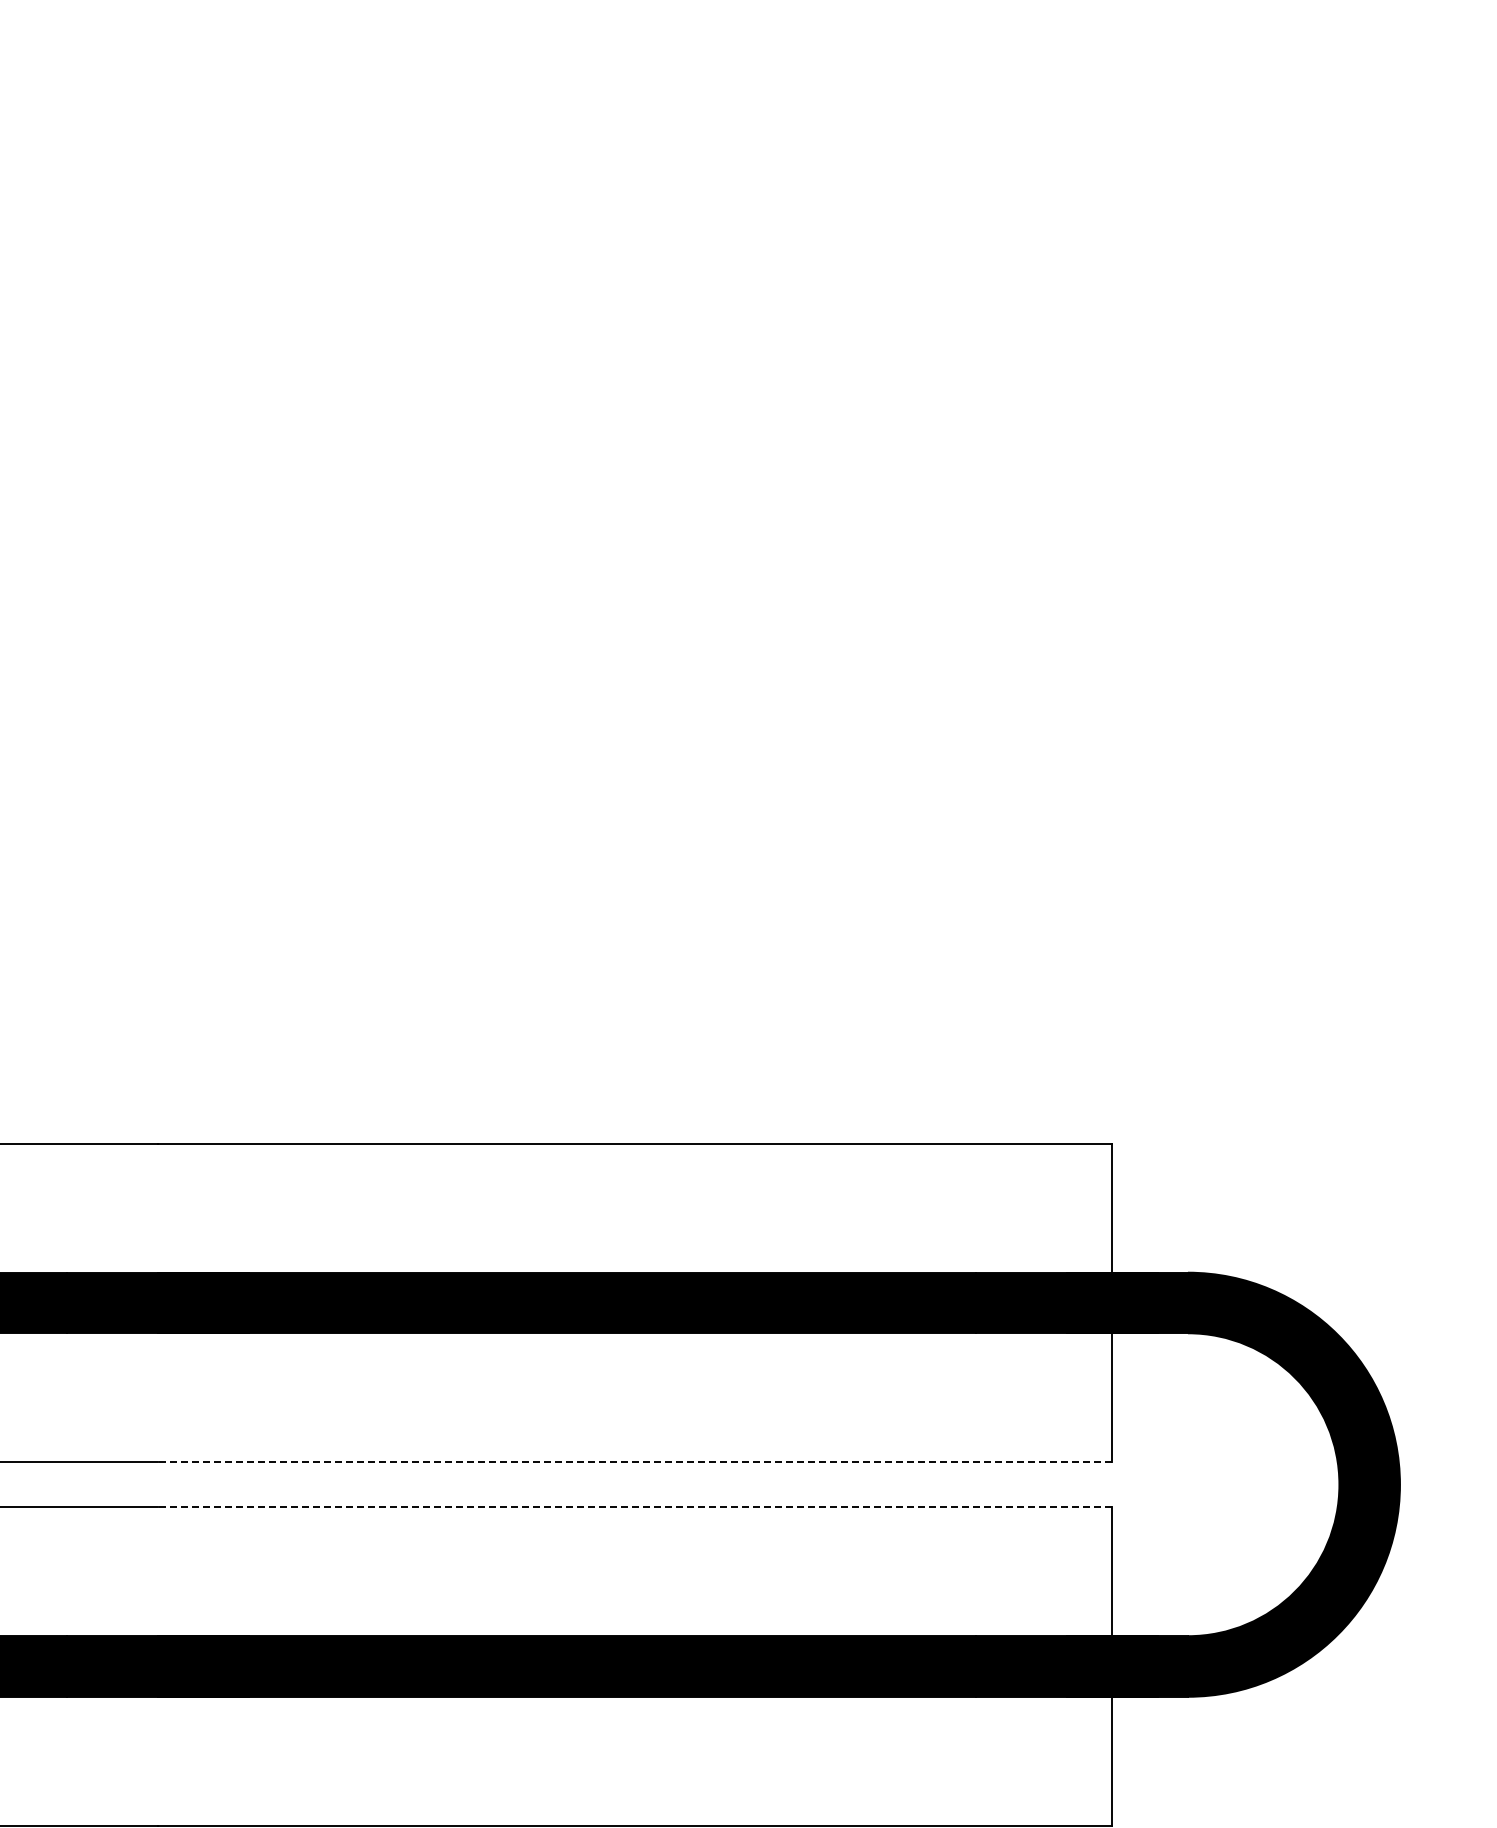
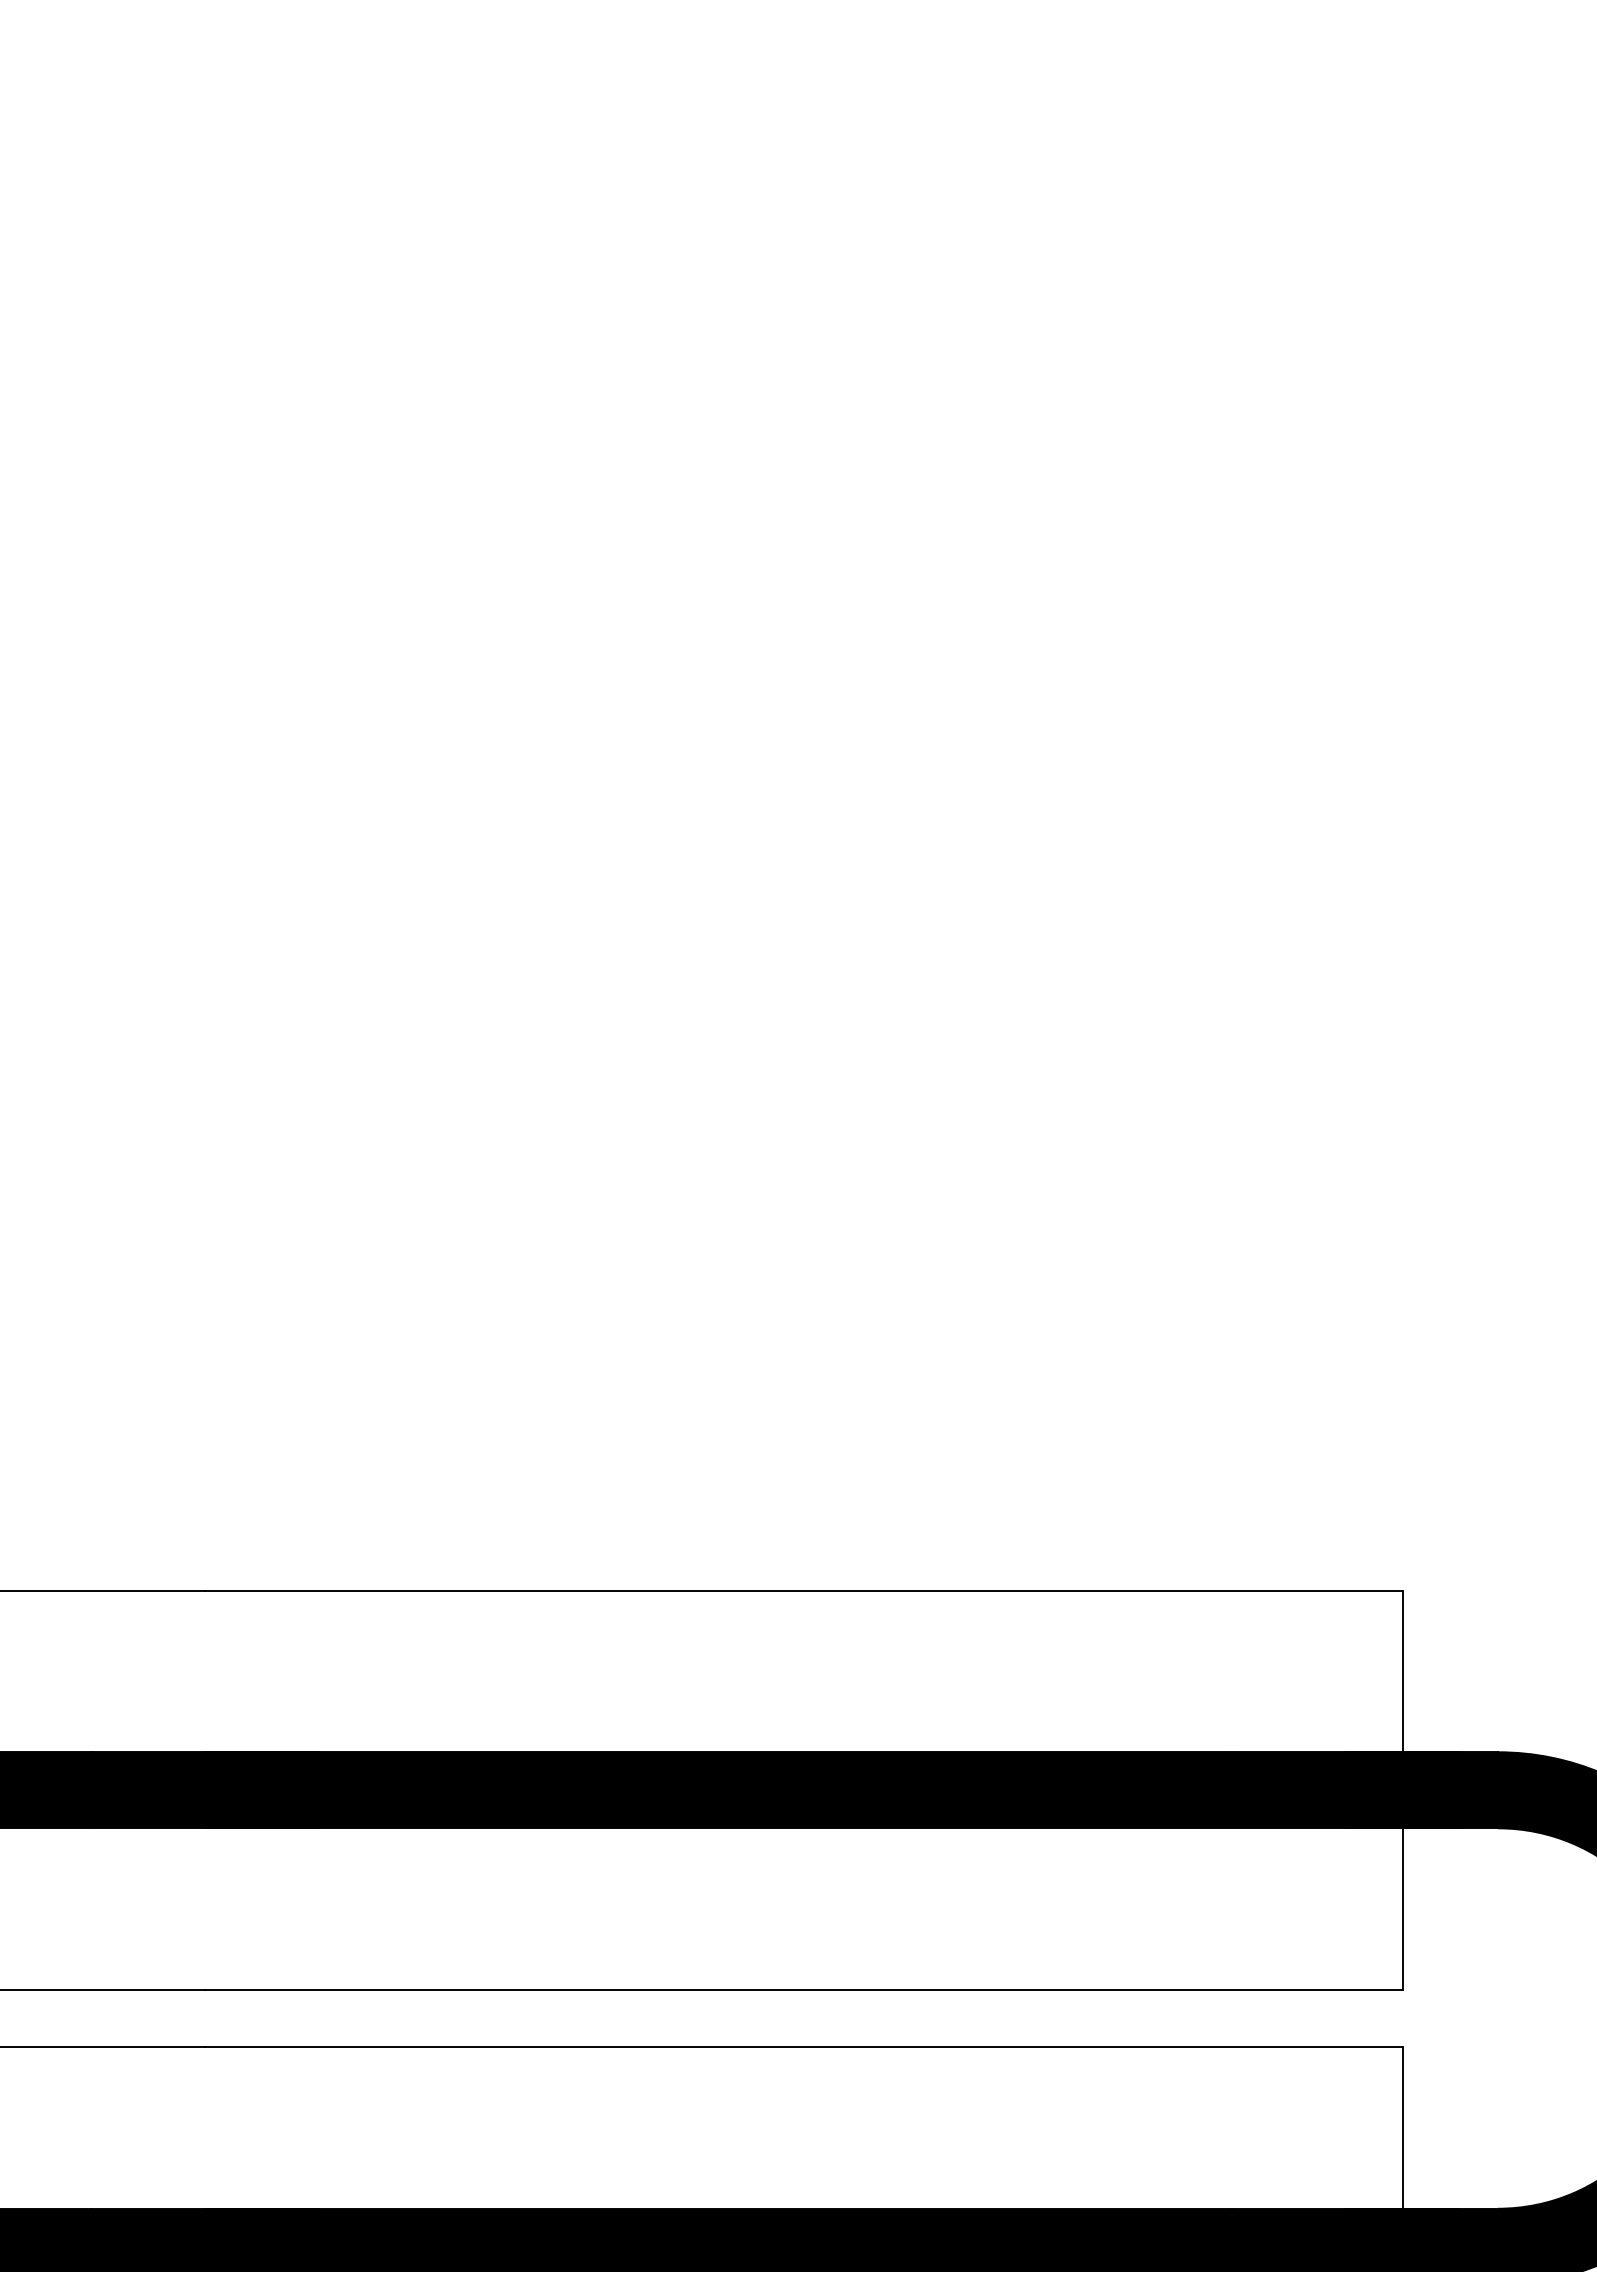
line: (634, 1462) -> (803, 1990), dashed -> solid
line: (634, 1507) -> (803, 2047), dashed -> solid

